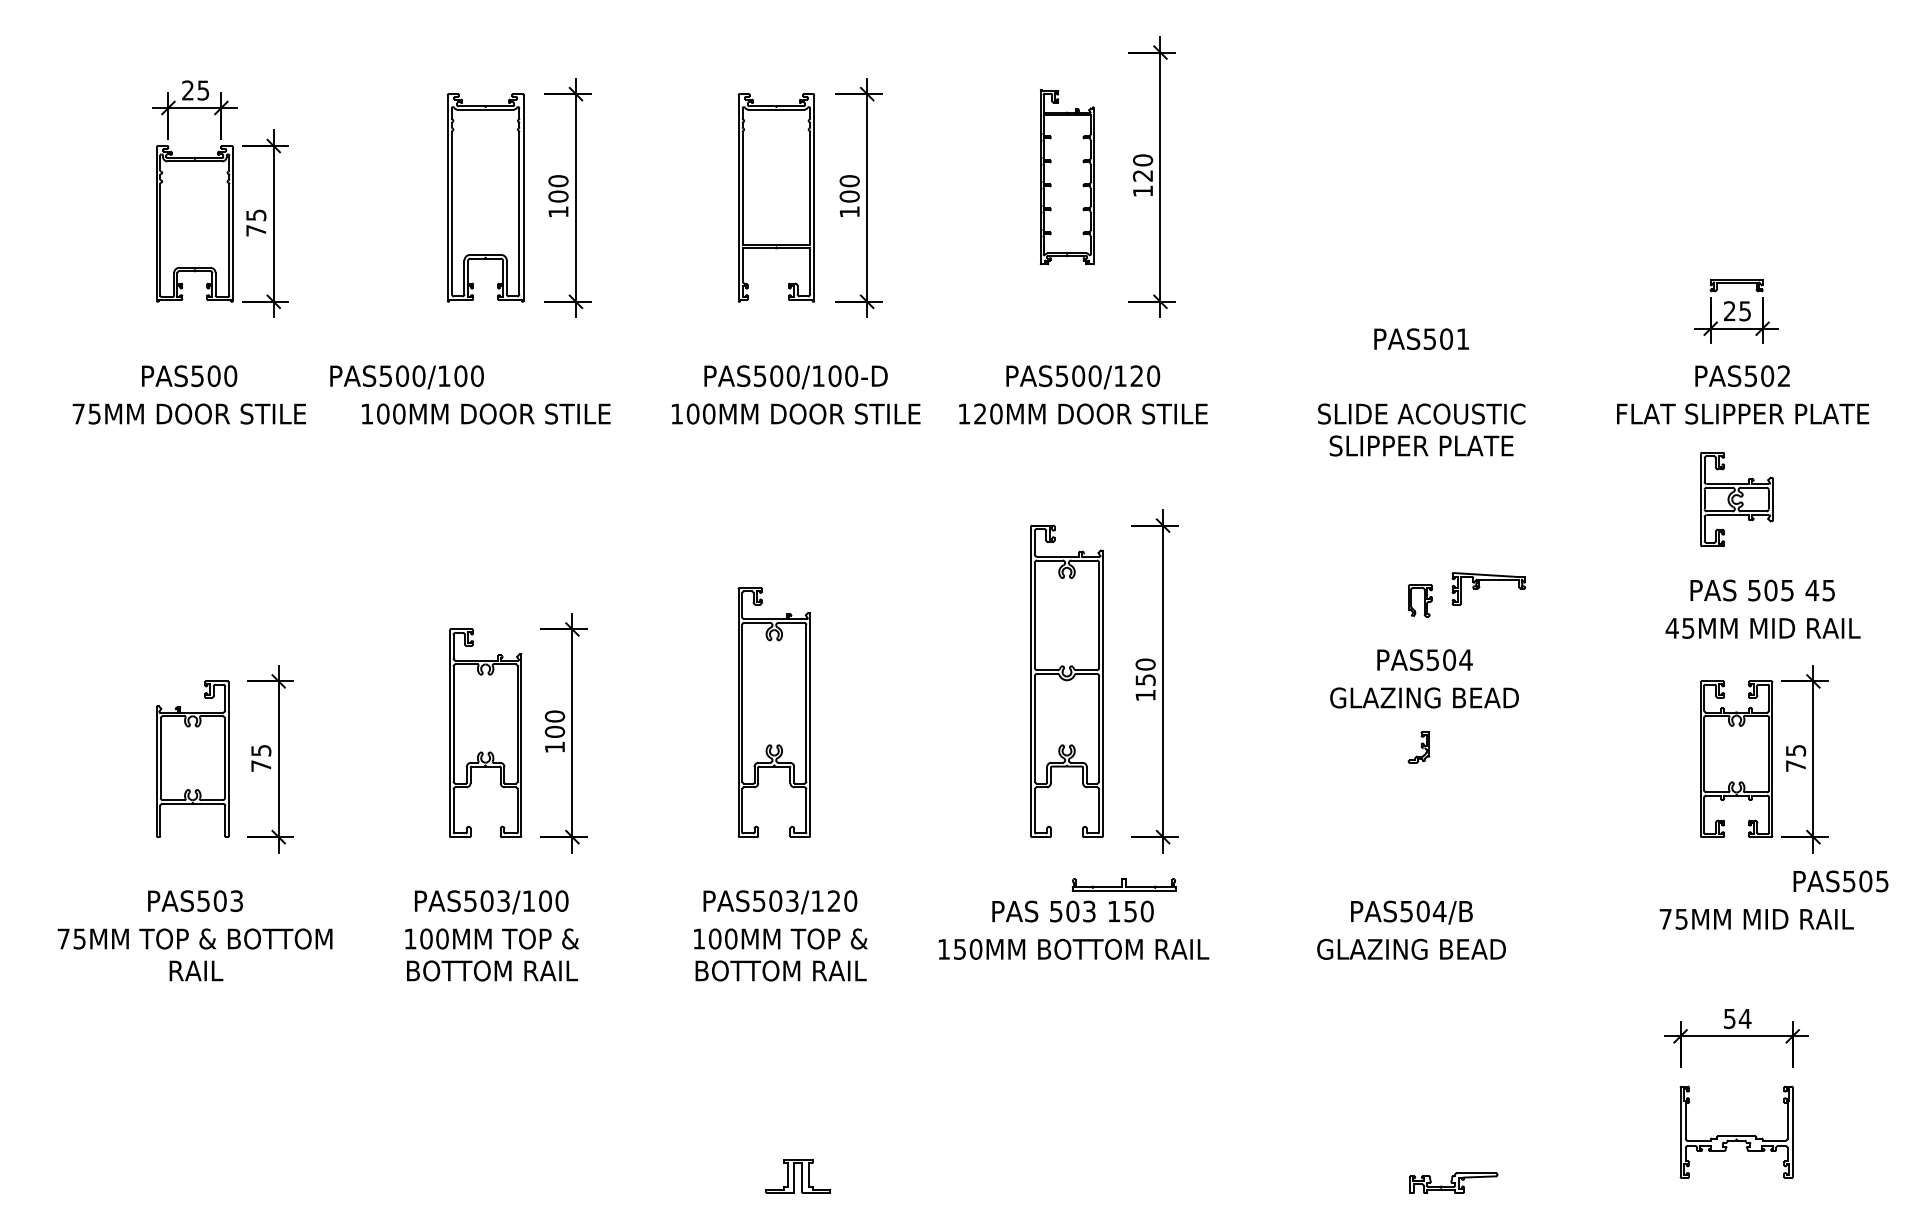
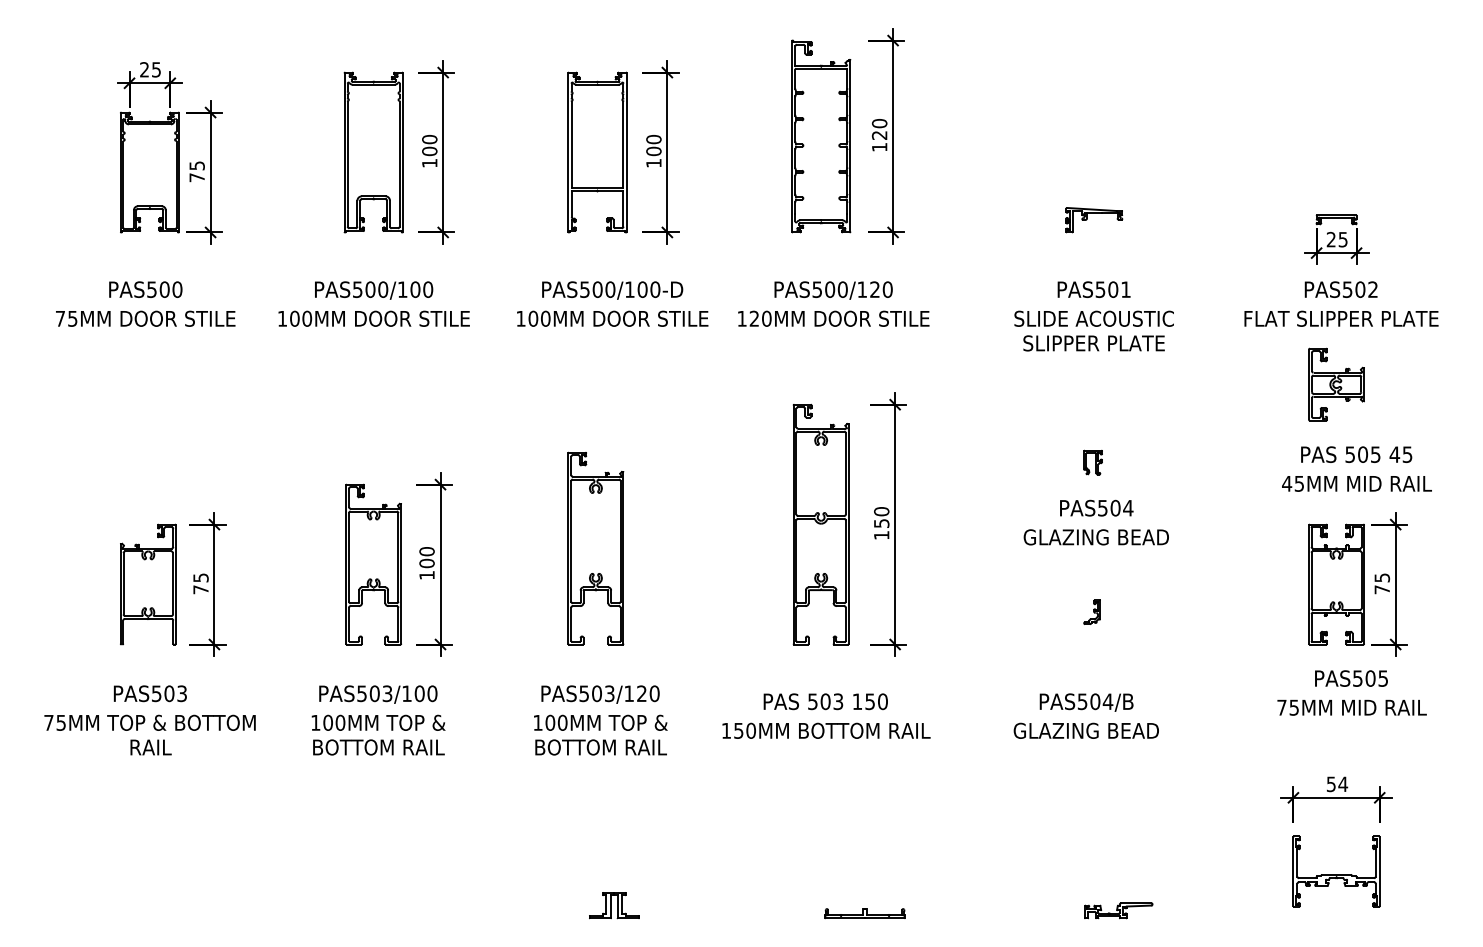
part: (1066, 176) -> (820, 135), size x1.43
text: (1421, 339) -> (1094, 289), moved
text: (406, 377) -> (373, 290), moved
part: (1488, 580) -> (1094, 213), moved
part: (1418, 747) -> (1091, 612), moved
text: (1840, 881) -> (1351, 678), moved
part: (1123, 884) -> (864, 913), moved

